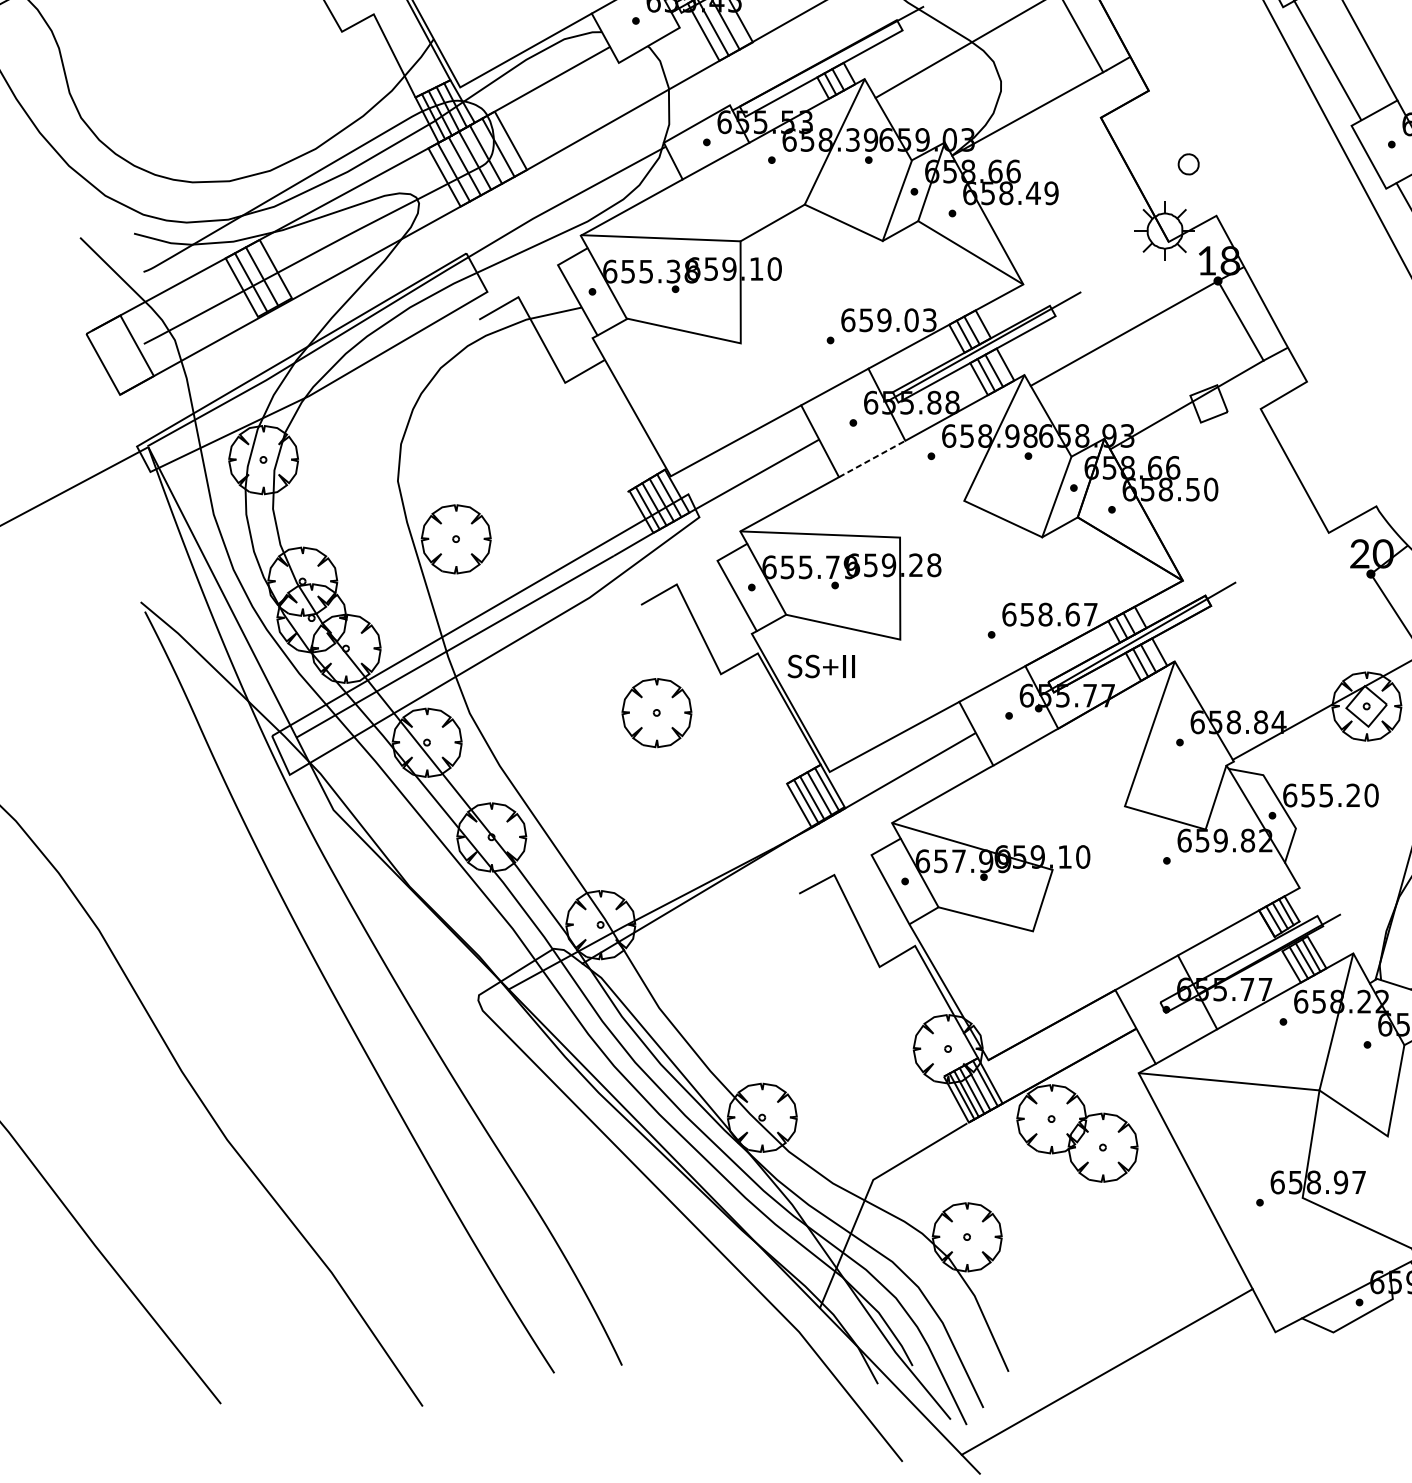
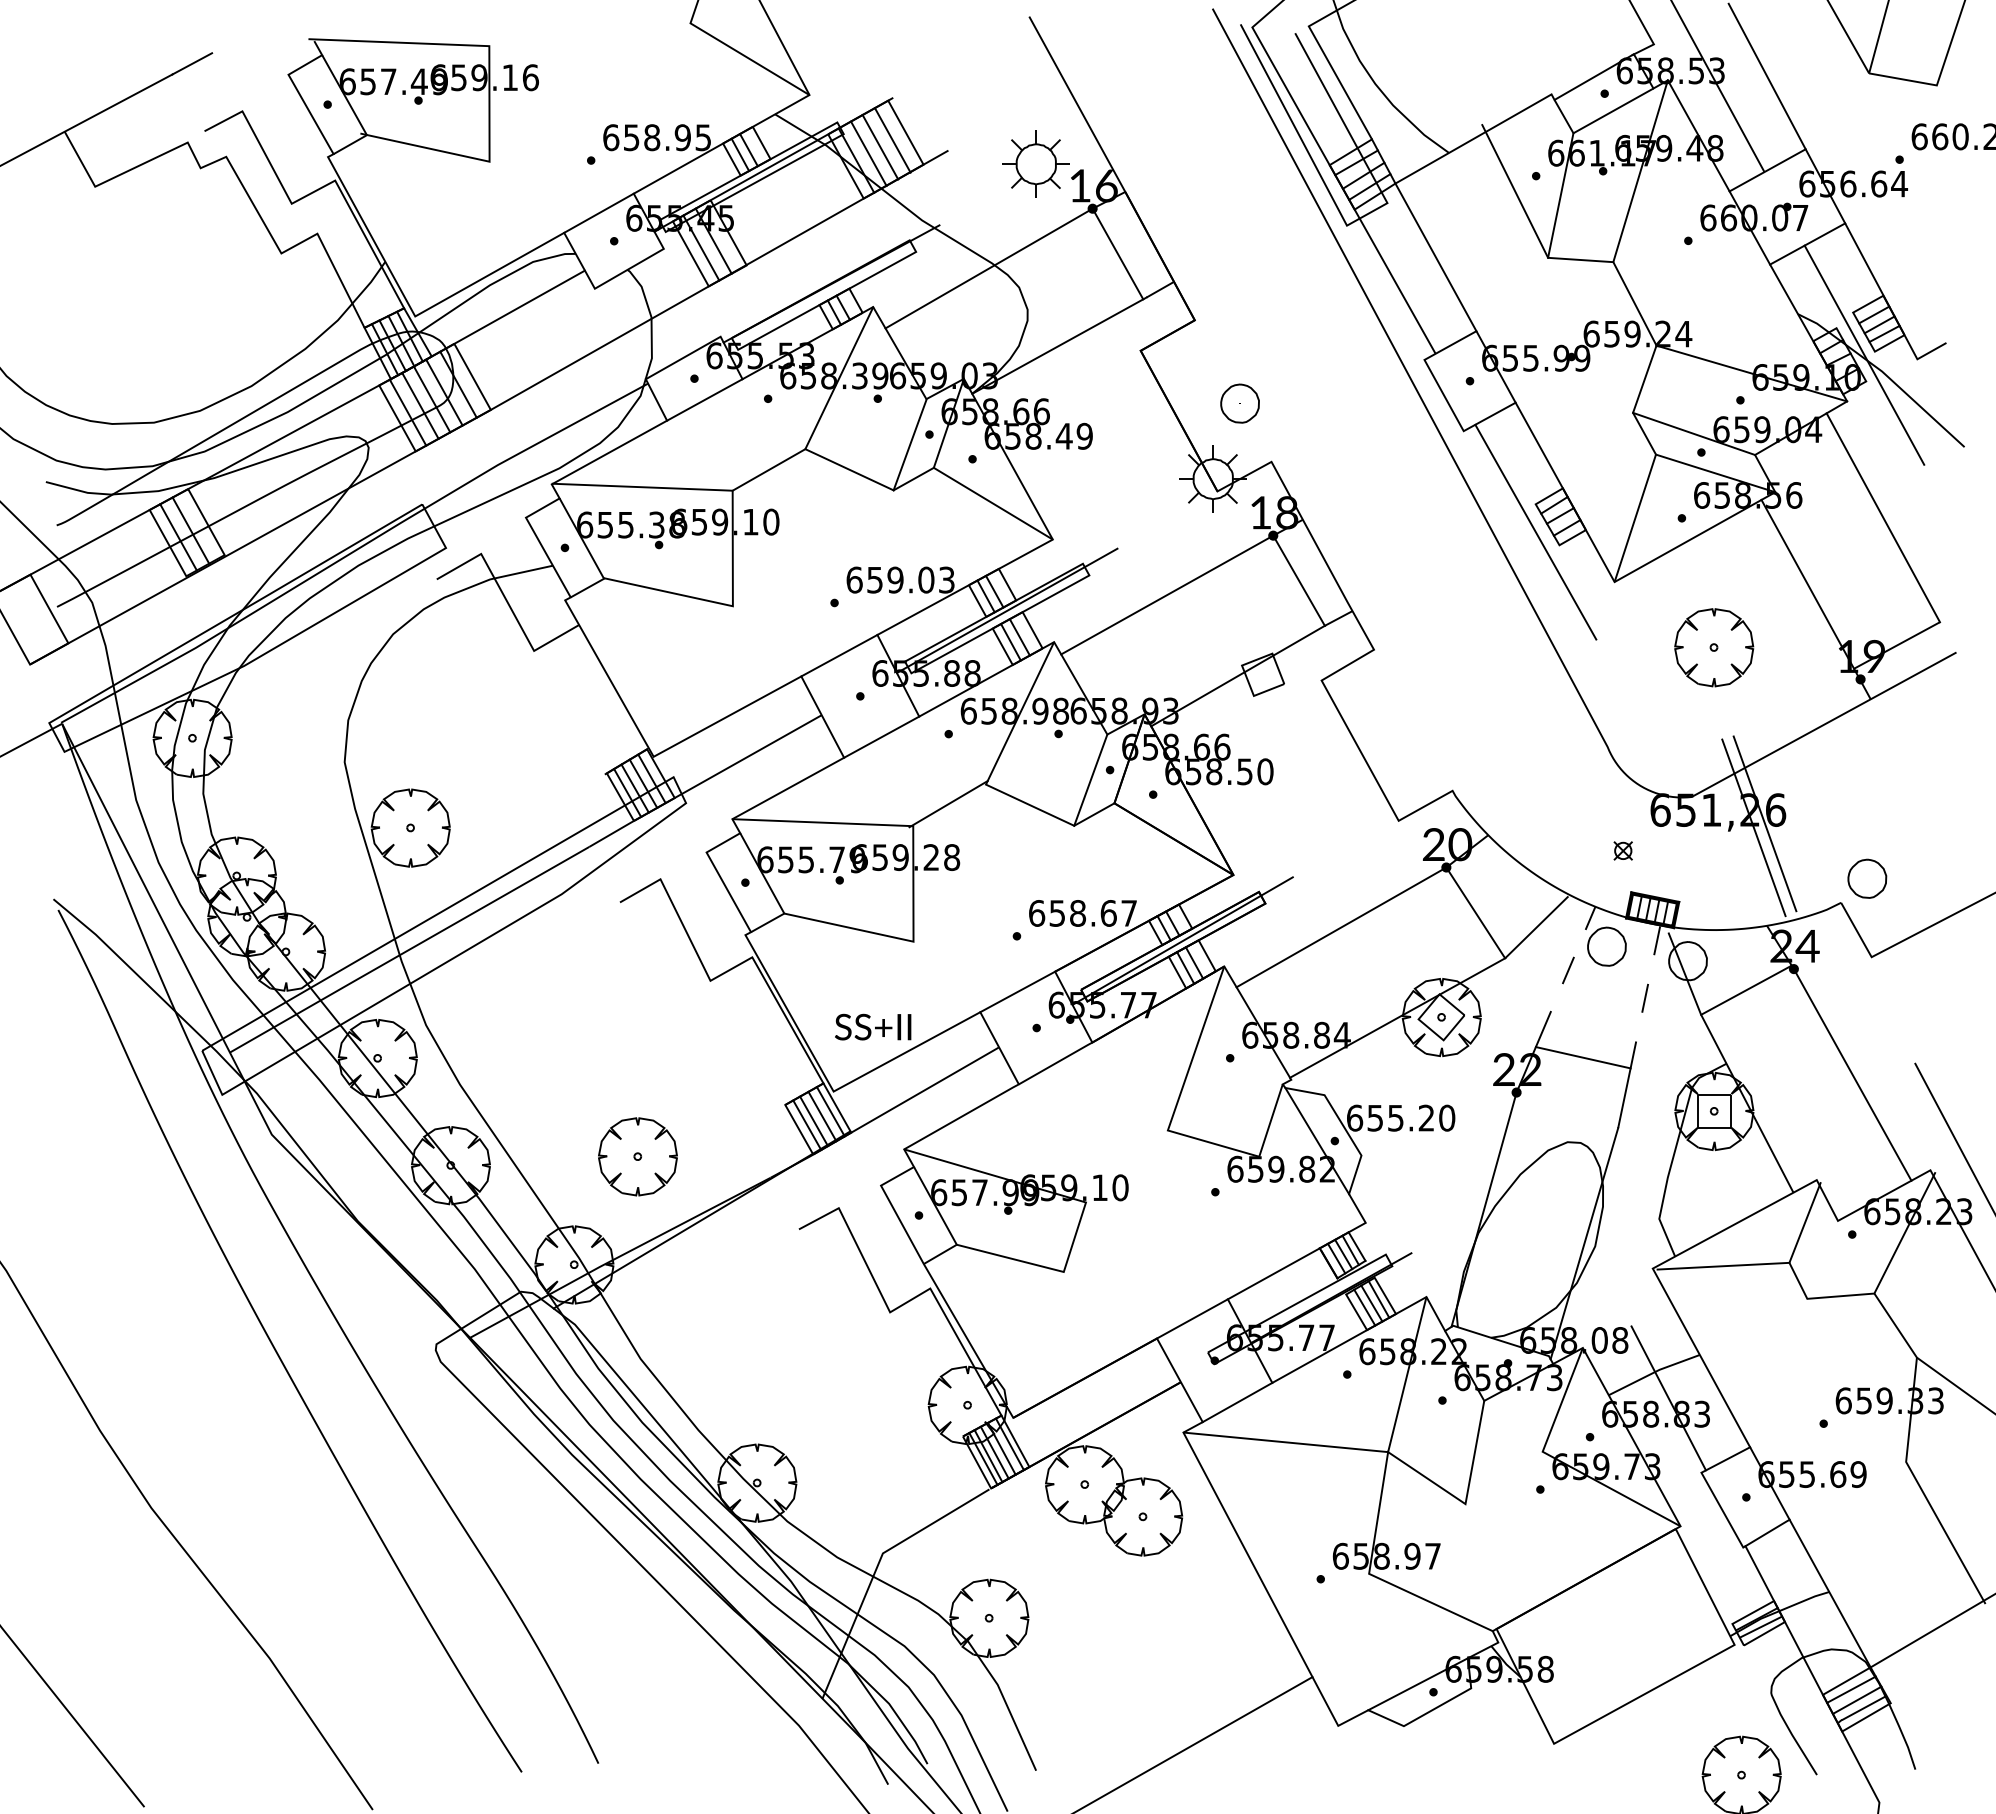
part: (1188, 164) -> (1239, 403), size x1.67
line: (872, 459) -> (881, 737), dashed -> solid
line: (931, 518) -> (948, 804), added
line: (1278, 627) -> (1341, 927), added
text: (821, 665) -> (873, 1026), moved
part: (656, 712) -> (637, 1156), moved

